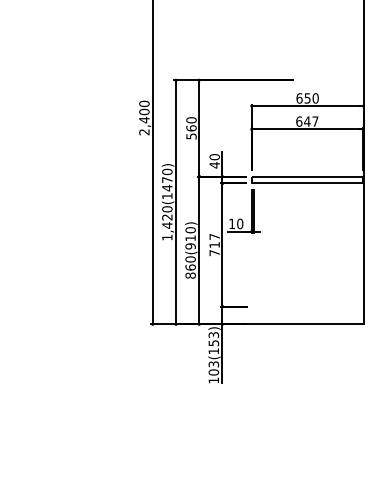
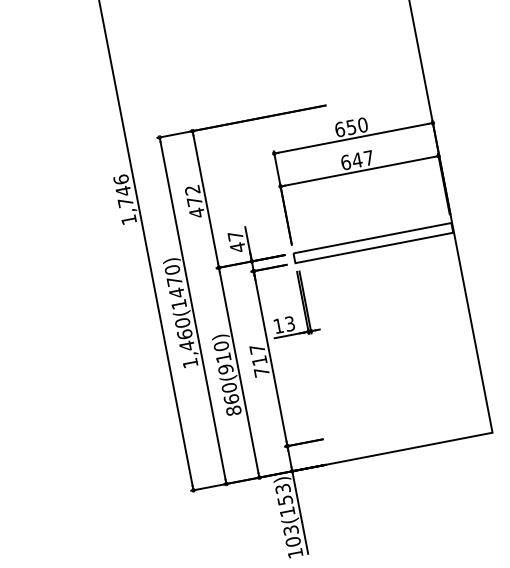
text: (144, 117) -> (125, 198), 2,400 -> 1,746
text: (191, 128) -> (194, 201), 560 -> 472
text: (214, 157) -> (235, 236), 40 -> 47
text: (167, 217) -> (185, 334), 1,420(1470) -> 1,460(1470)
text: (240, 223) -> (290, 323), 10 -> 13

